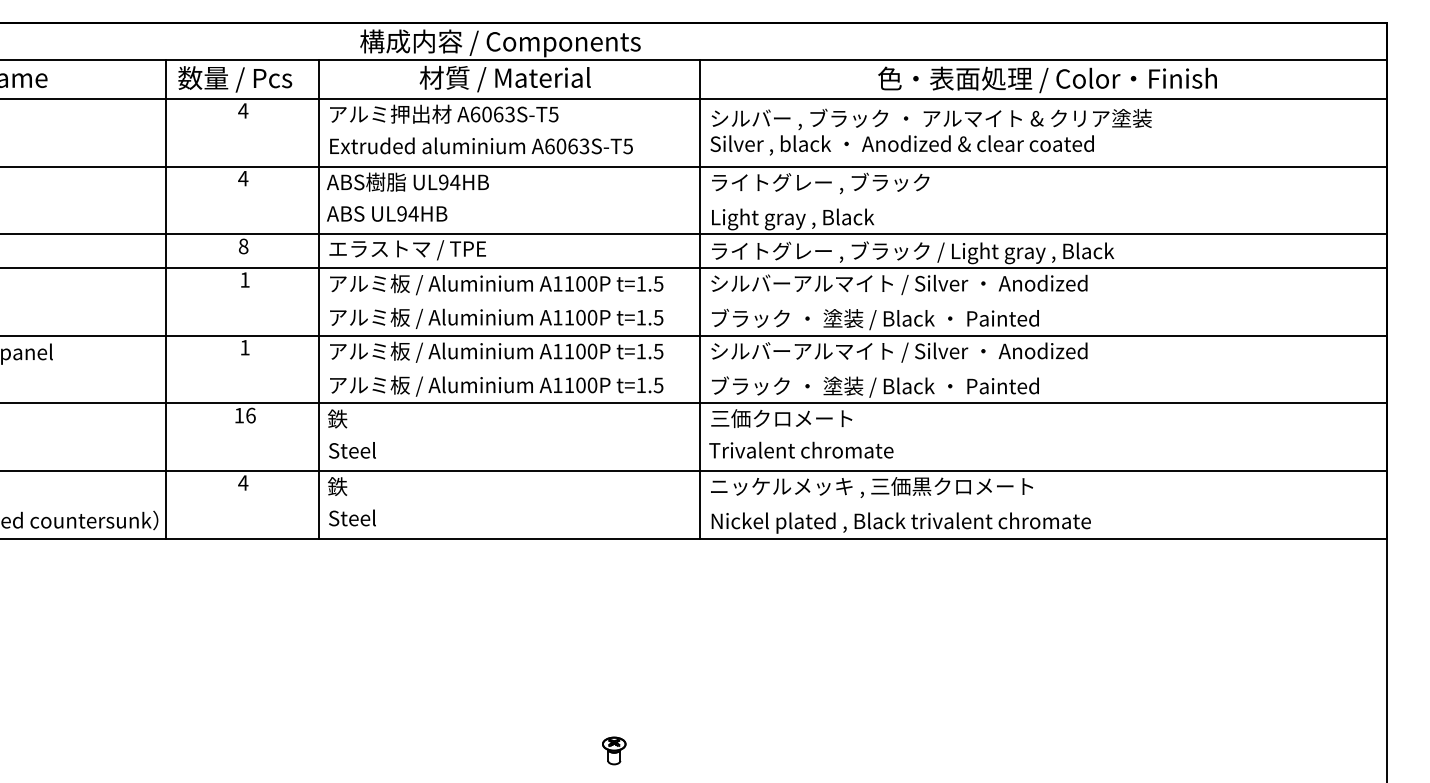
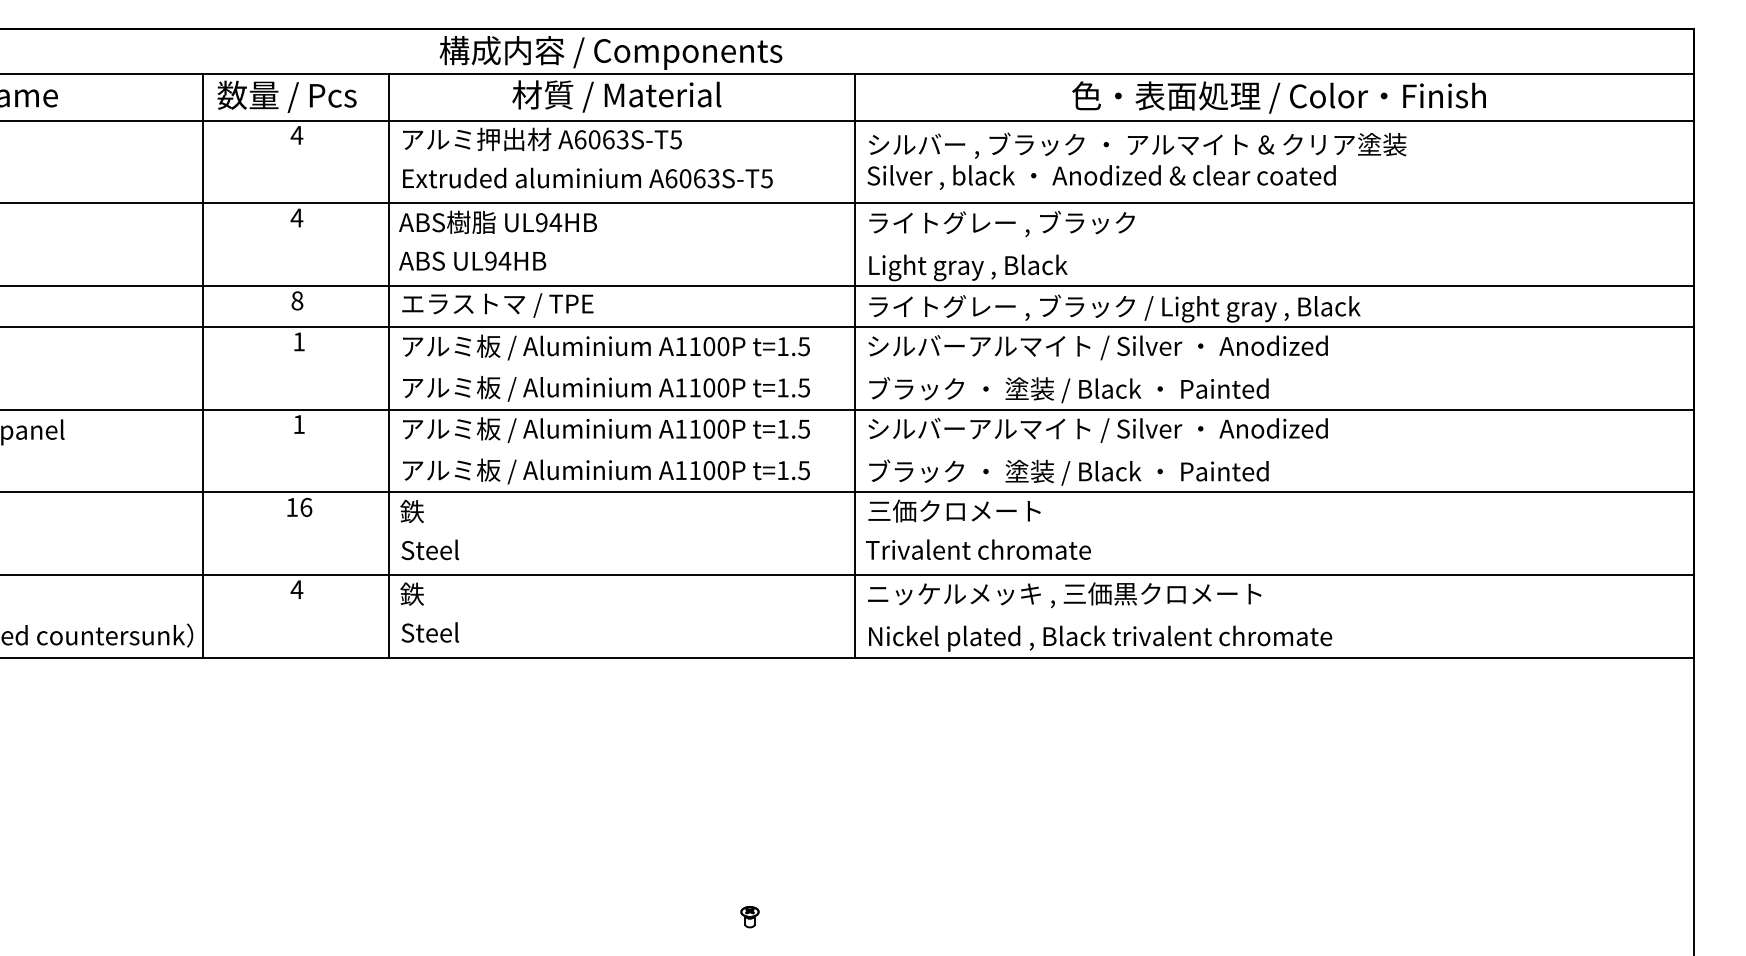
part: (613, 751) -> (749, 917), size x0.62

